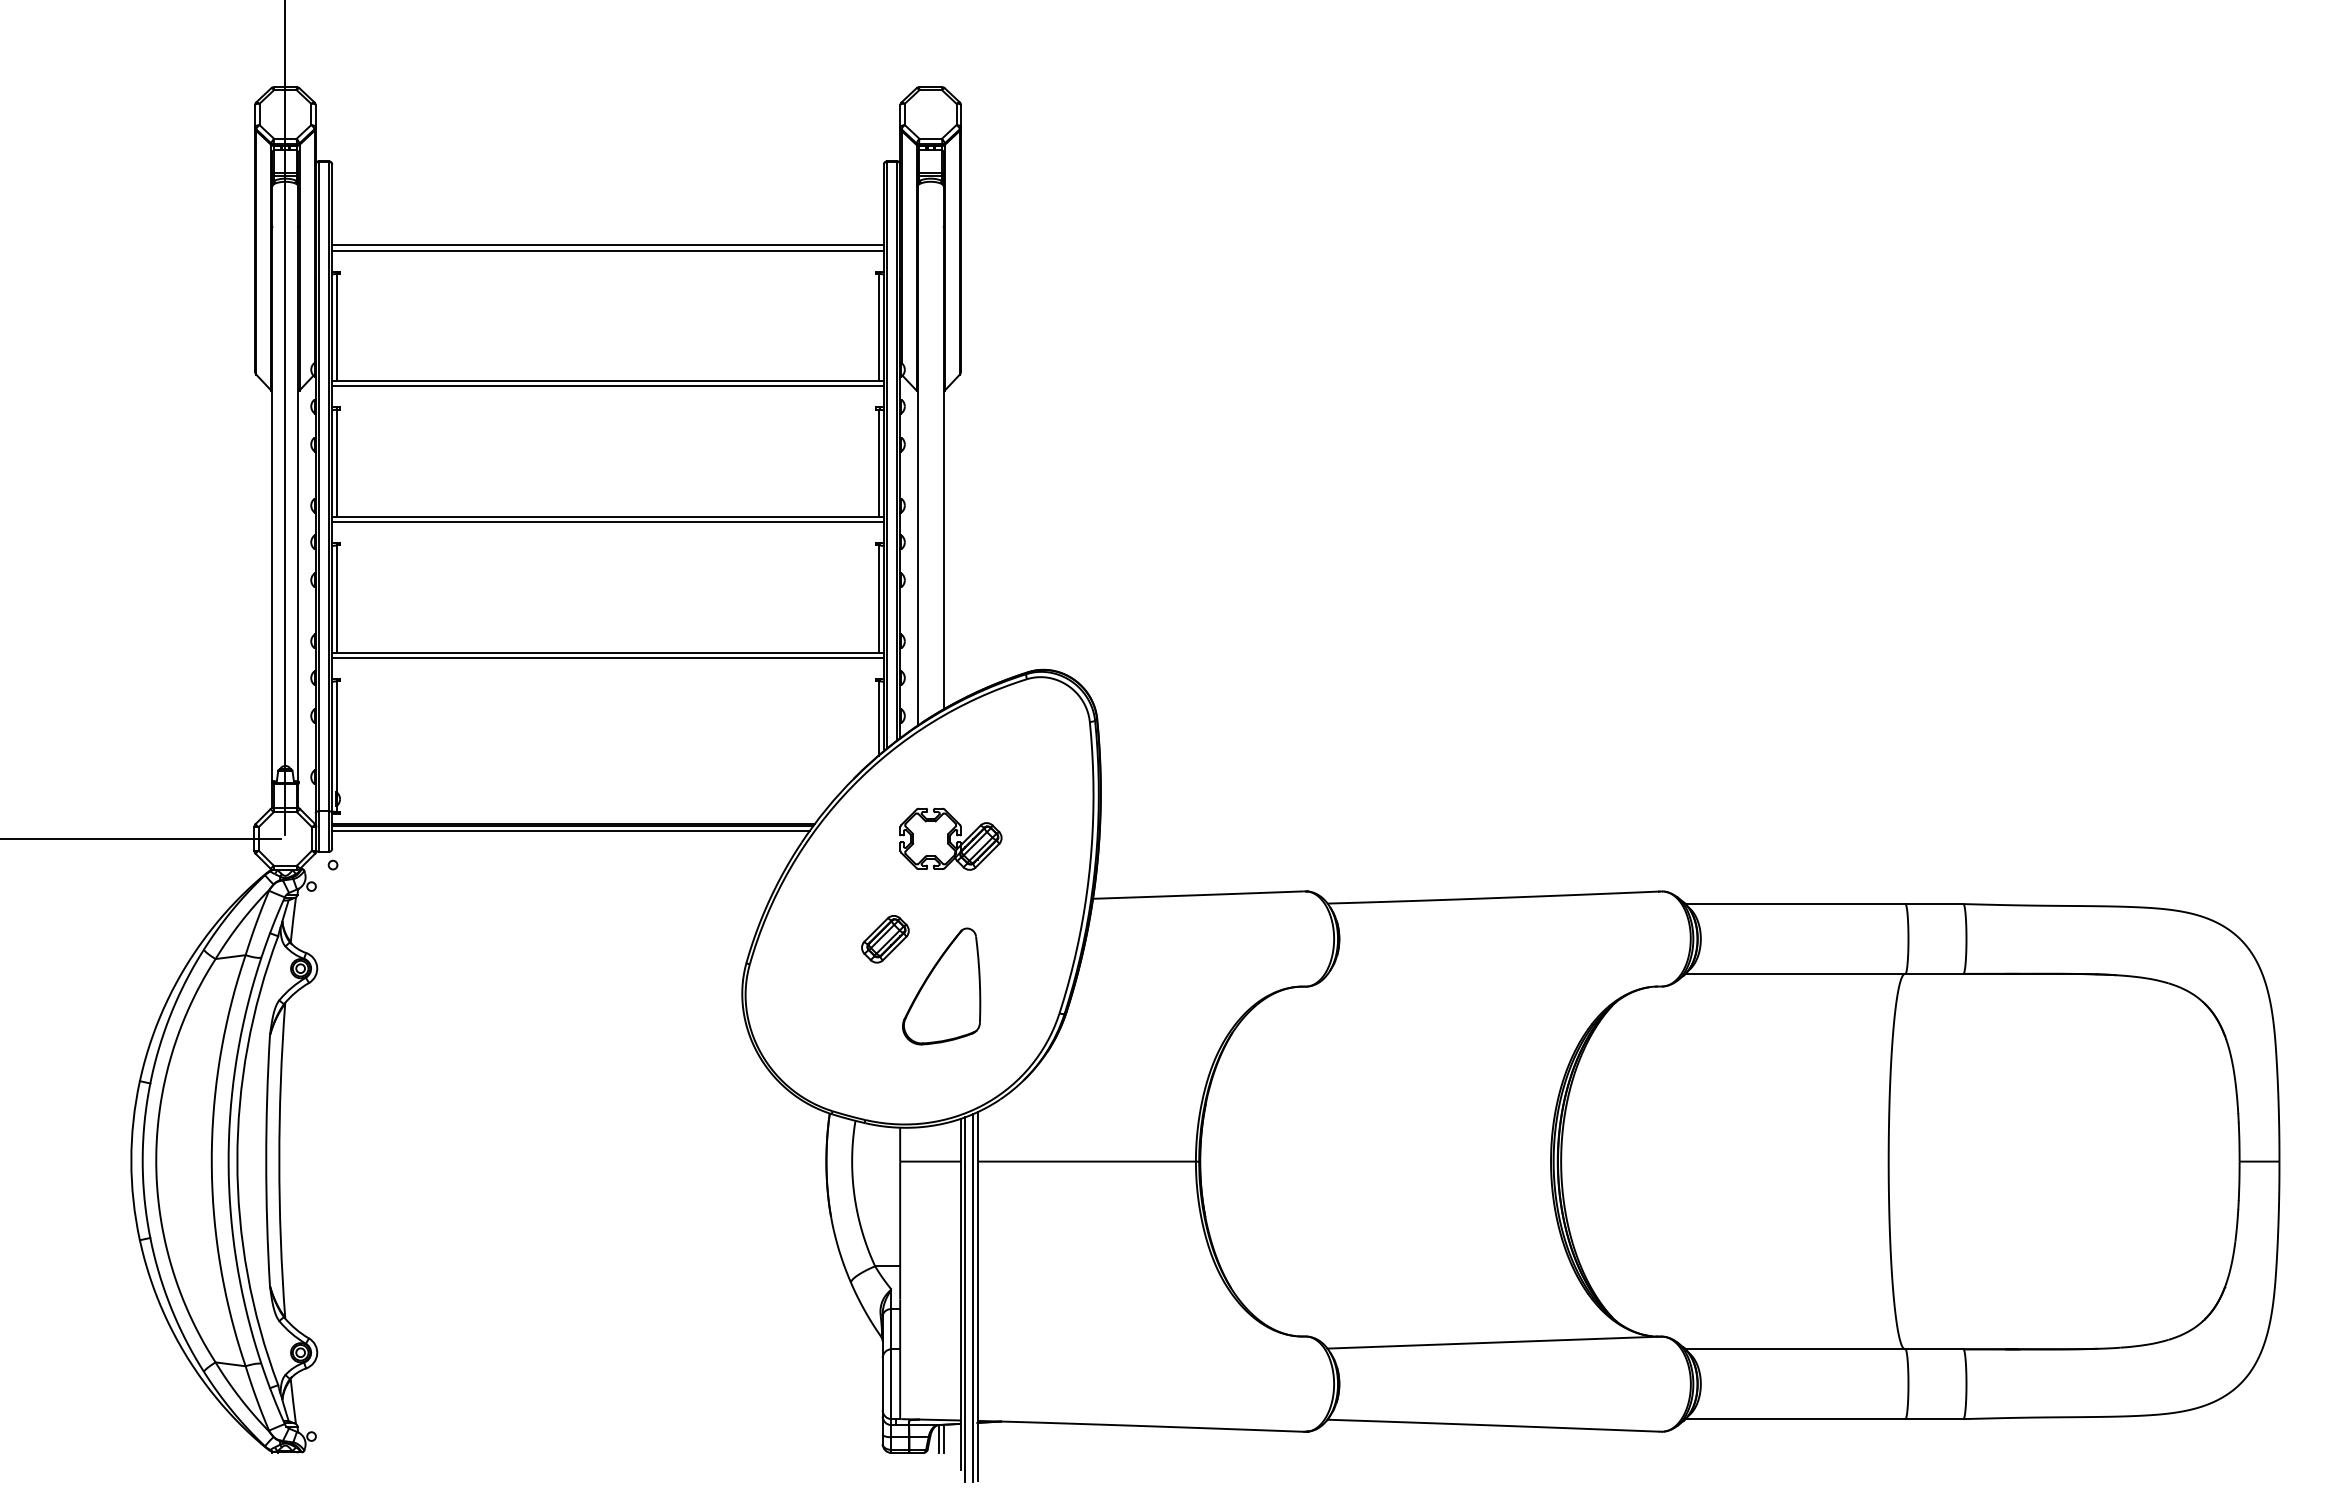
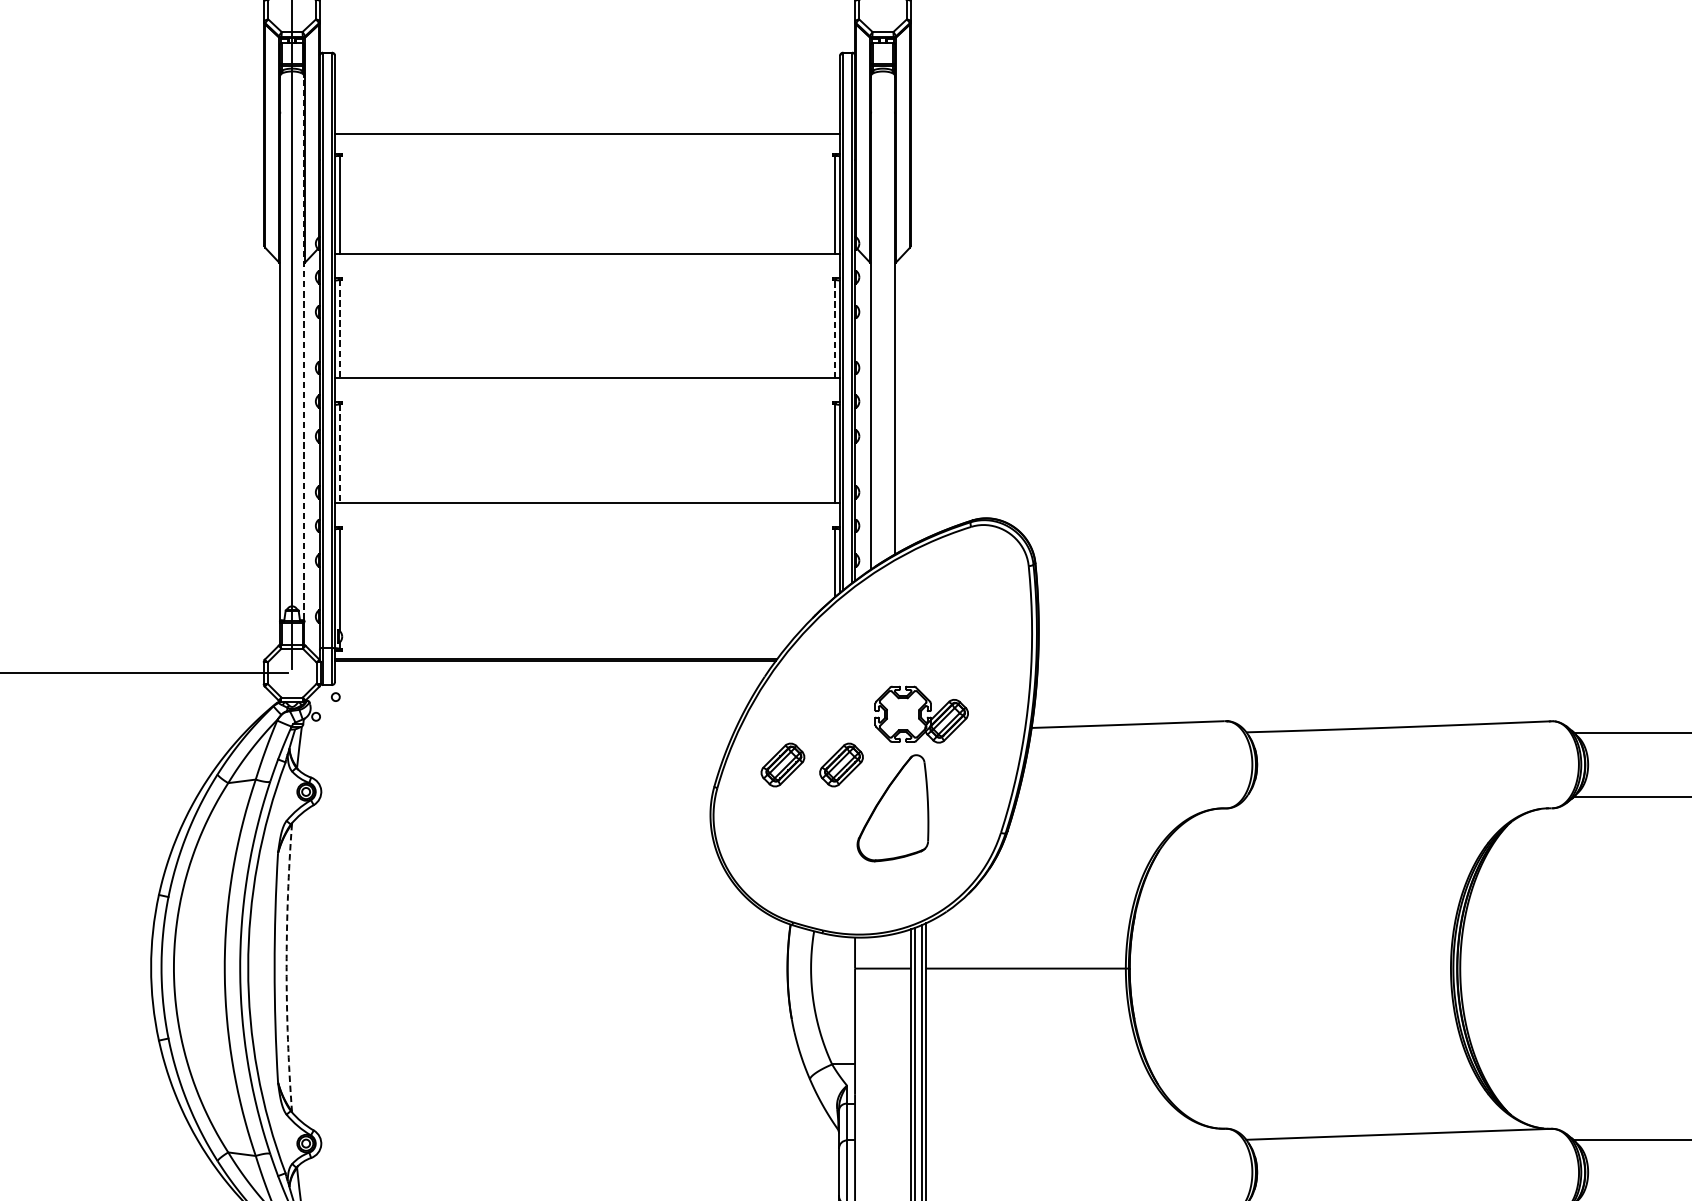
line: (607, 245) -> (587, 129), removed
line: (607, 386) -> (587, 258), removed
line: (337, 463) -> (339, 329), solid -> dashed
line: (878, 463) -> (835, 329), solid -> dashed
line: (298, 483) -> (304, 347), solid -> dashed
line: (607, 522) -> (587, 383), removed
line: (337, 599) -> (339, 453), solid -> dashed
line: (607, 657) -> (587, 507), removed
line: (570, 831) -> (553, 666), removed
part: (950, 838) -> (921, 713), moved
part: (821, 939) -> (783, 765), added
arc: (279, 1160) -> (286, 967), solid -> dashed

